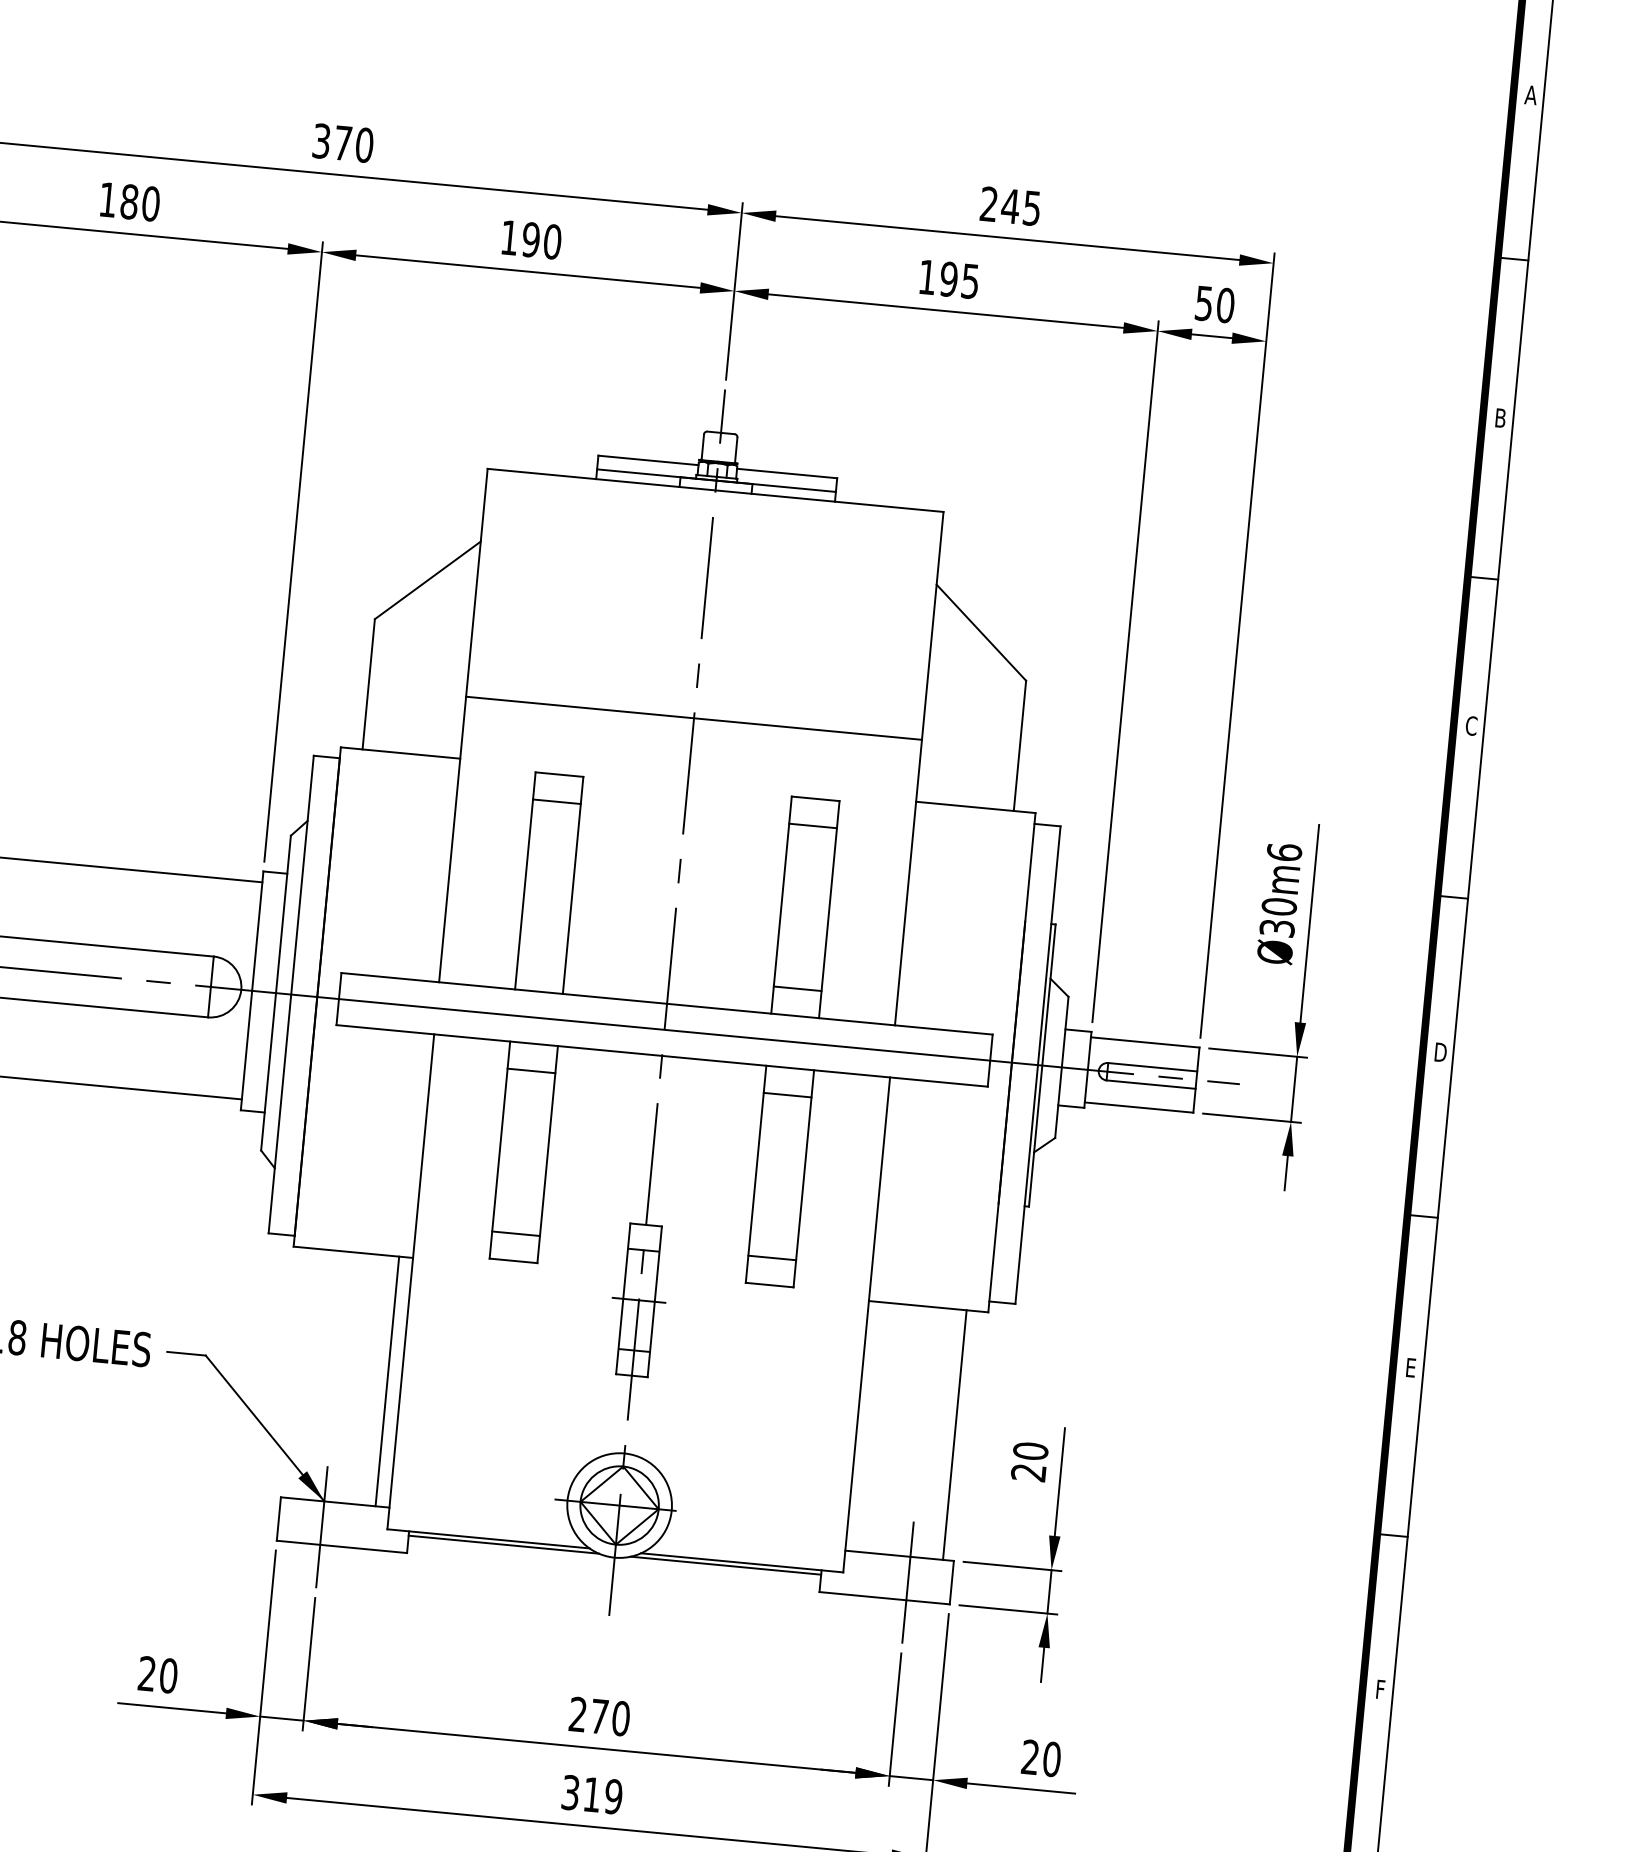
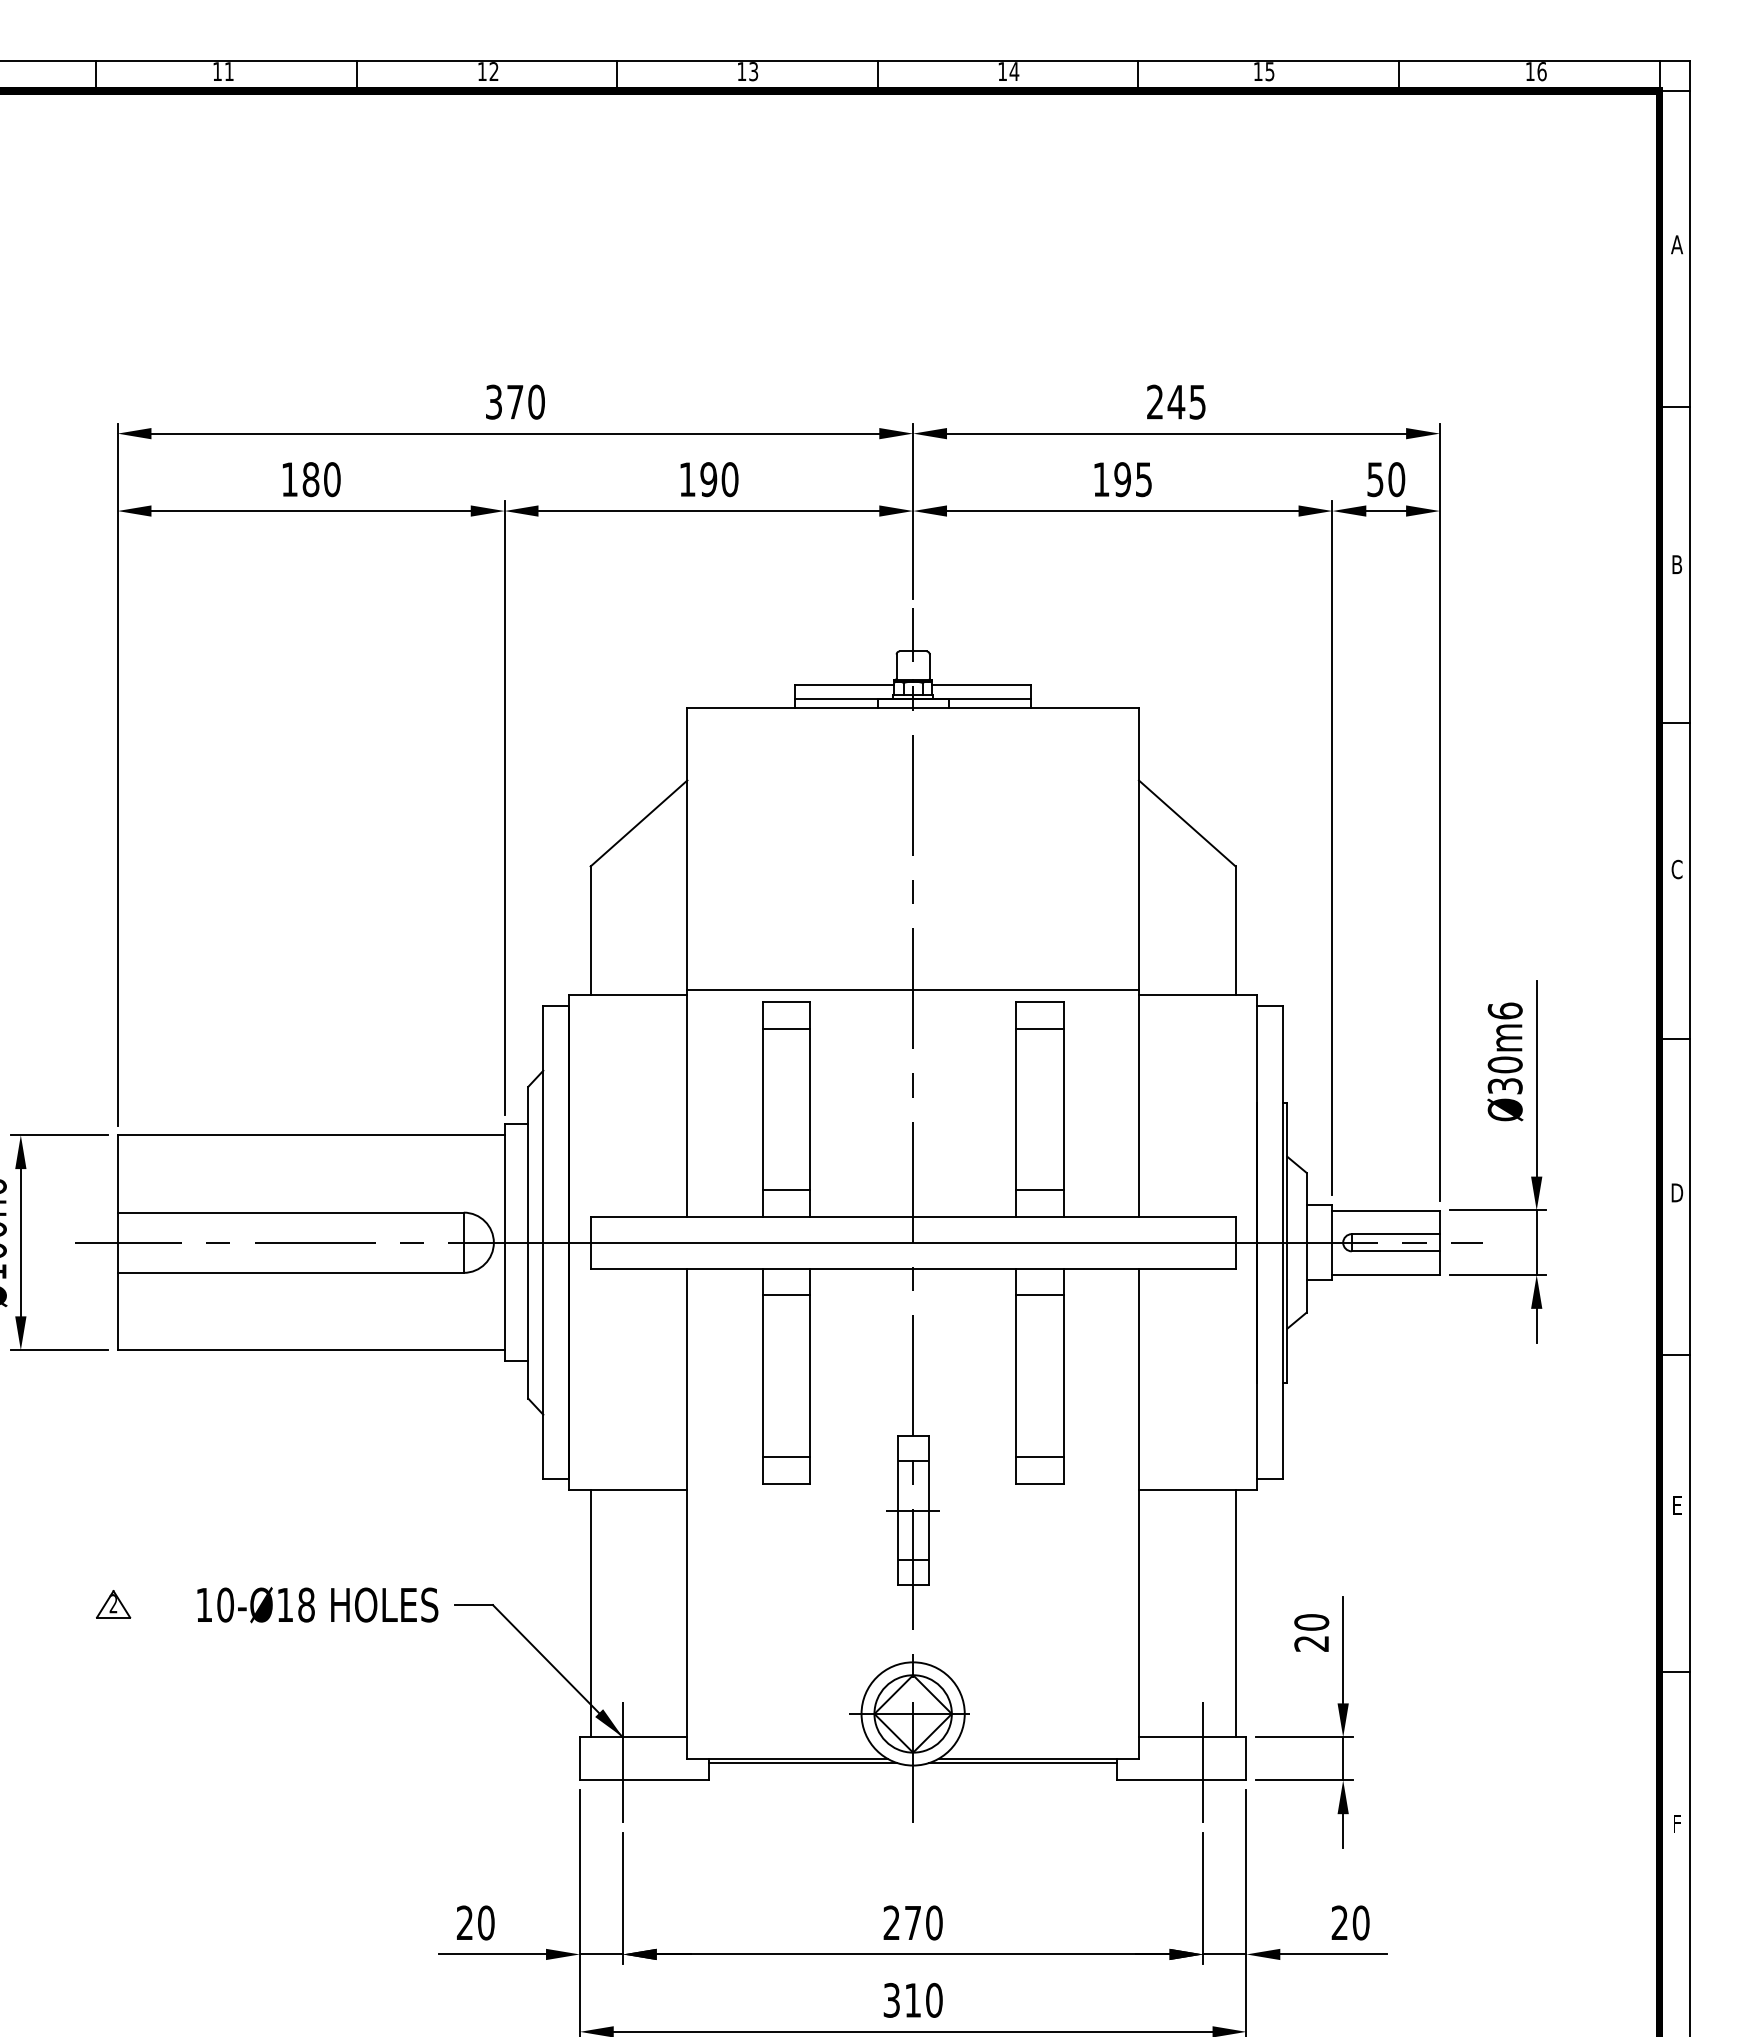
line: (693, 718) -> (912, 990), moved
line: (540, 964) -> (785, 1190), added
line: (387, 1381) -> (590, 1613), moved
text: (613, 1796) -> (934, 2000), 319 -> 310

